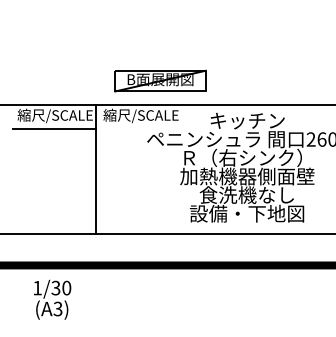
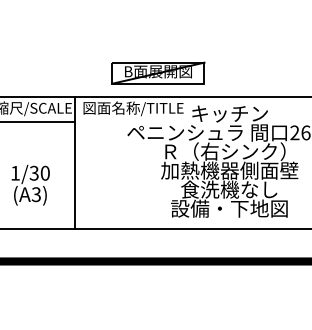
part: (160, 80) -> (158, 72), moved
text: (152, 115) -> (132, 108), 縮尺/SCALE -> 図面名称/TITLE
text: (52, 299) -> (30, 184), moved

